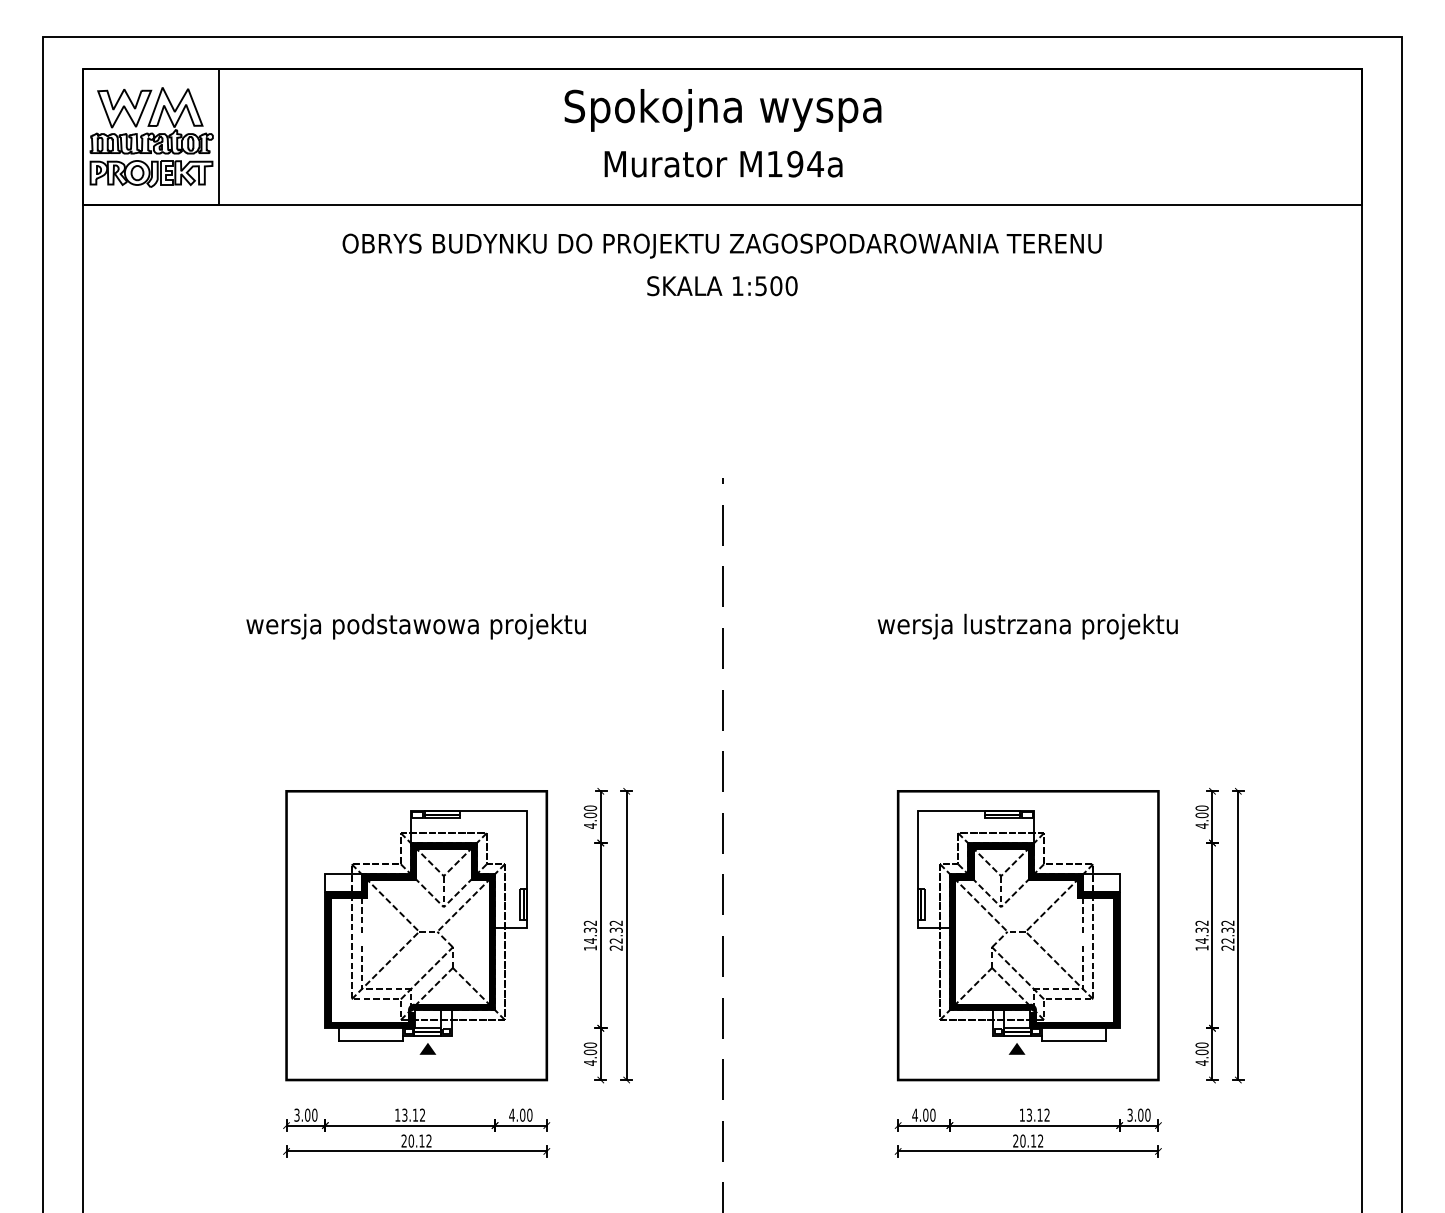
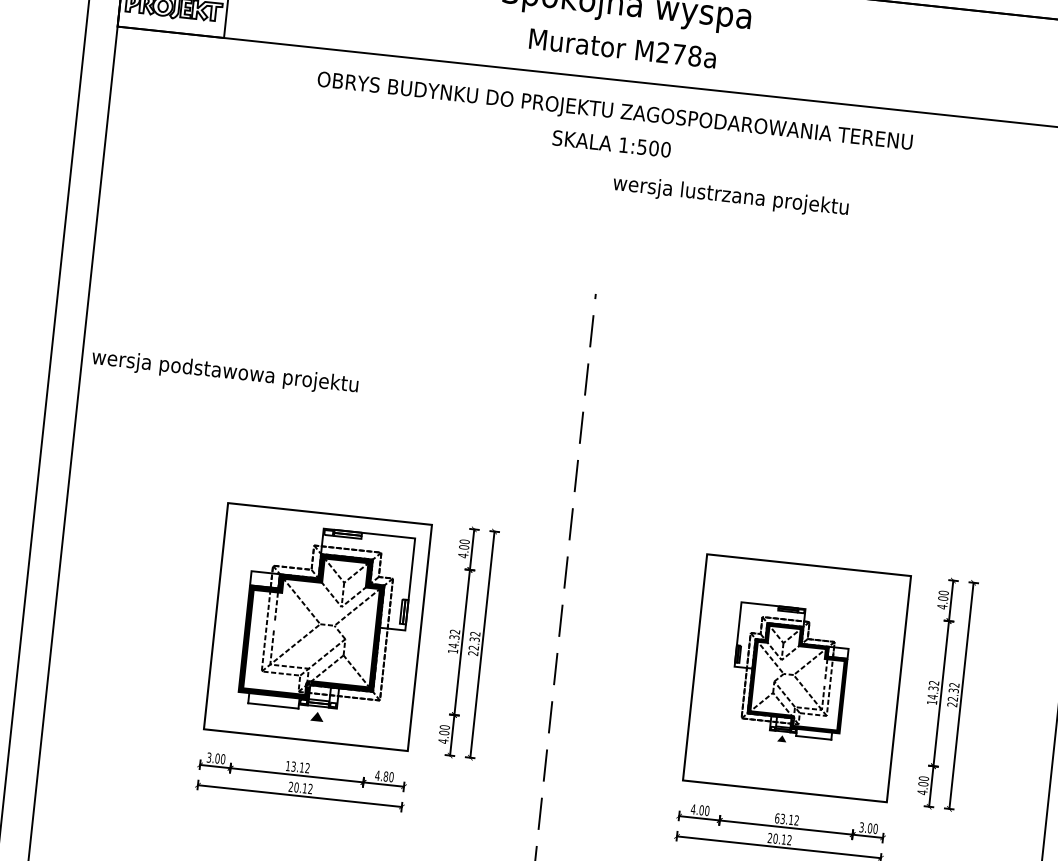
text: (795, 163) -> (679, 54), M194a -> M278a
text: (415, 626) -> (224, 372), moved
text: (1027, 626) -> (730, 196), moved
part: (1018, 932) -> (789, 674), size x0.7
text: (1022, 1114) -> (777, 817), 13.12 -> 63.12
text: (522, 1115) -> (385, 776), 4.00 -> 4.80

